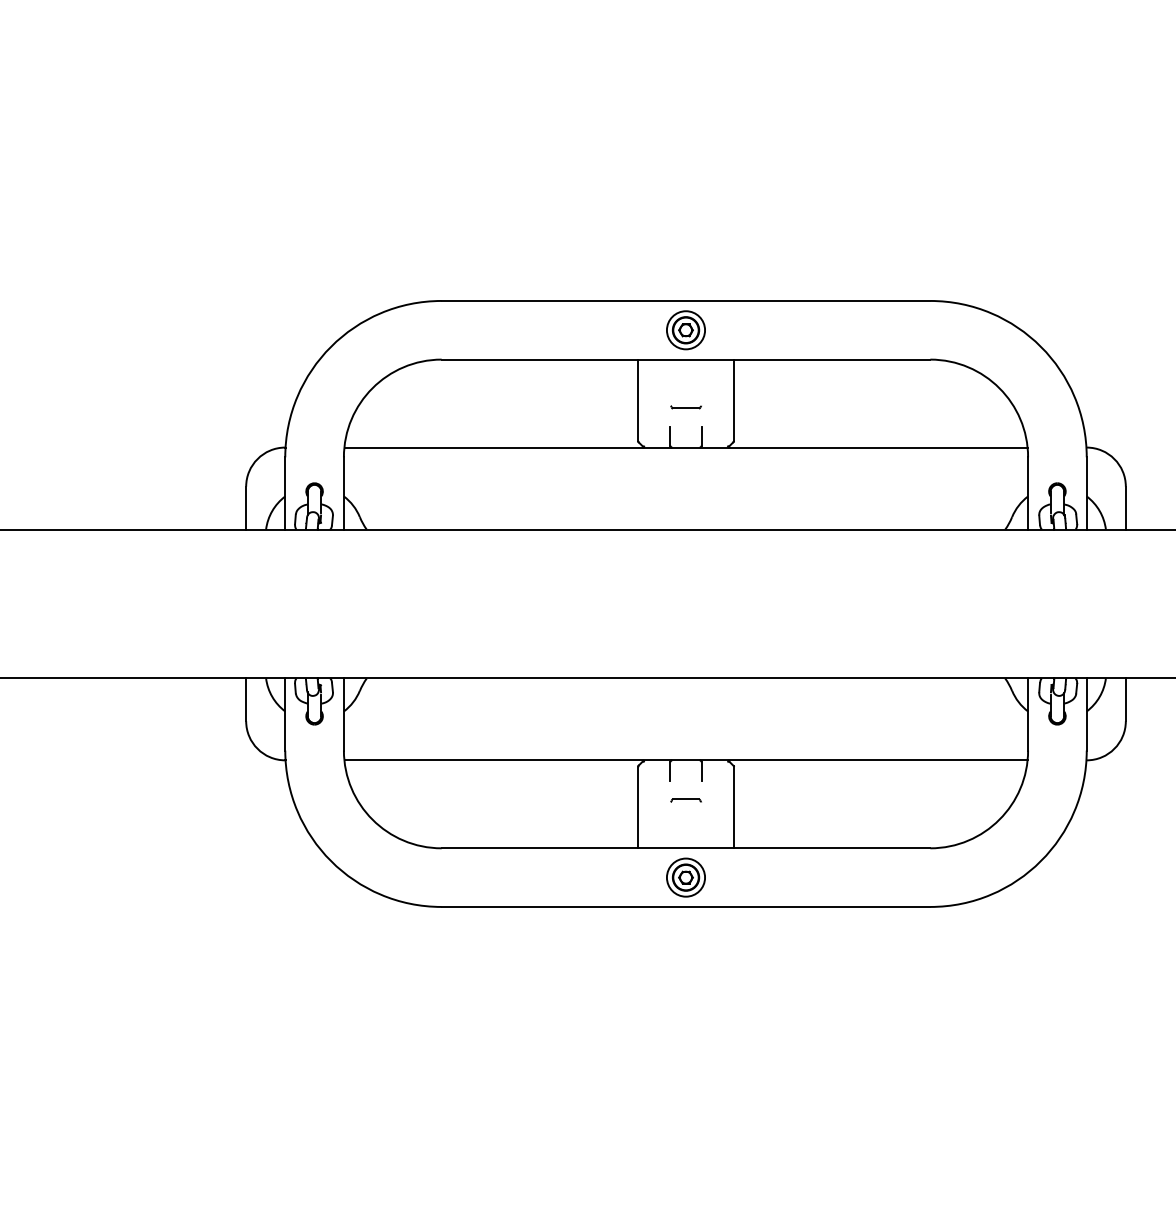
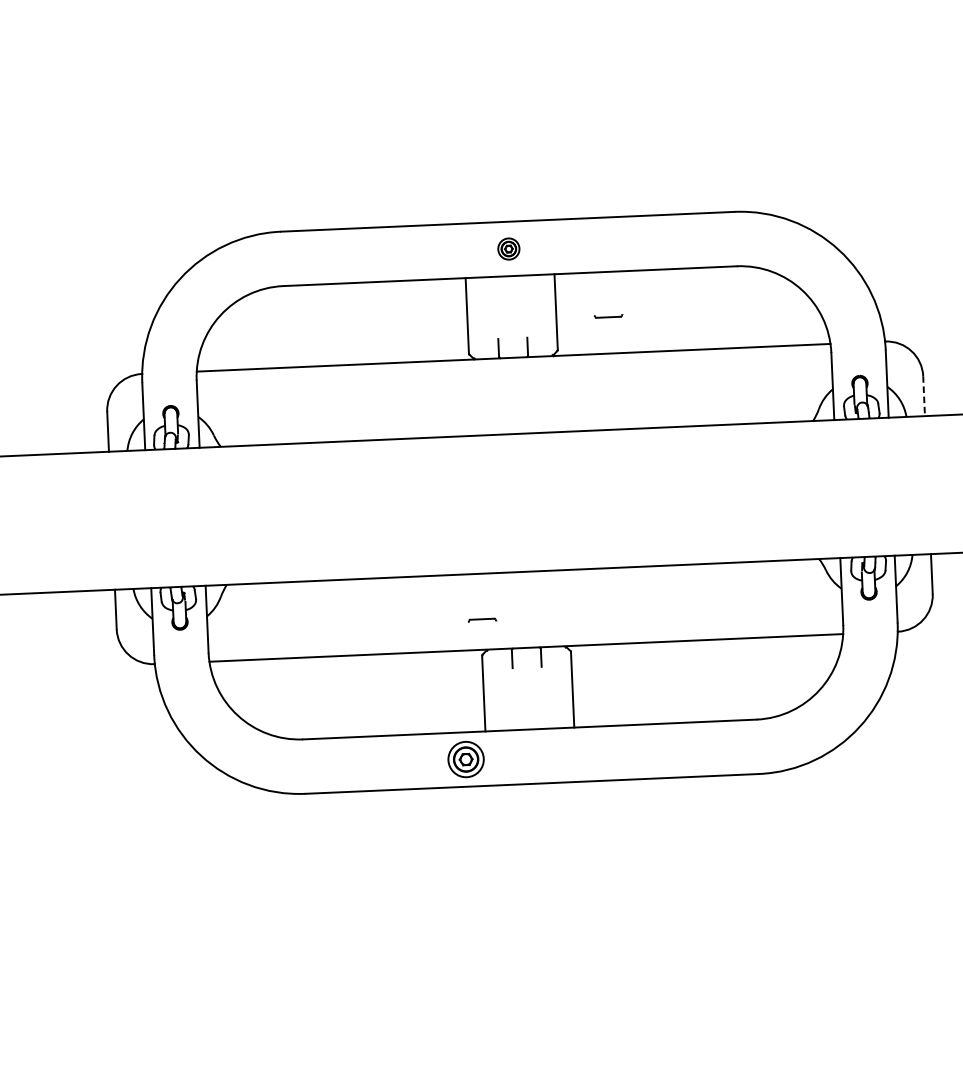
part: (685, 330) -> (508, 249), size x0.6
part: (685, 407) -> (608, 316), moved
line: (1125, 508) -> (923, 396), solid -> dashed
part: (685, 800) -> (481, 620), moved
part: (685, 877) -> (465, 759), moved

